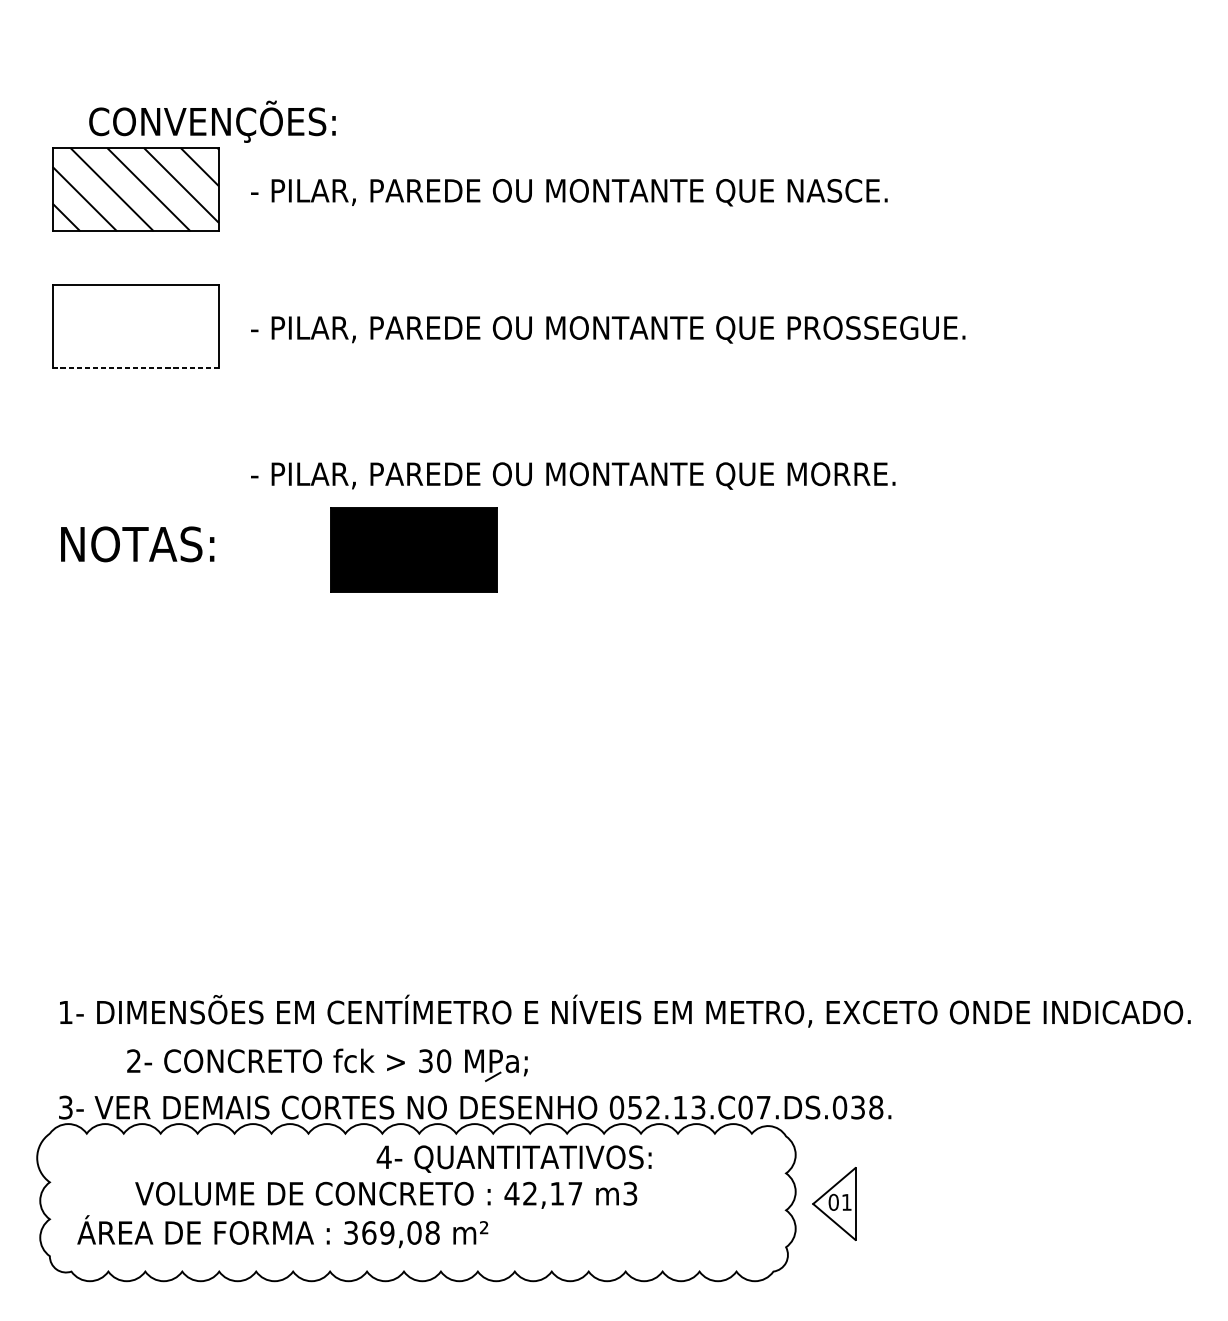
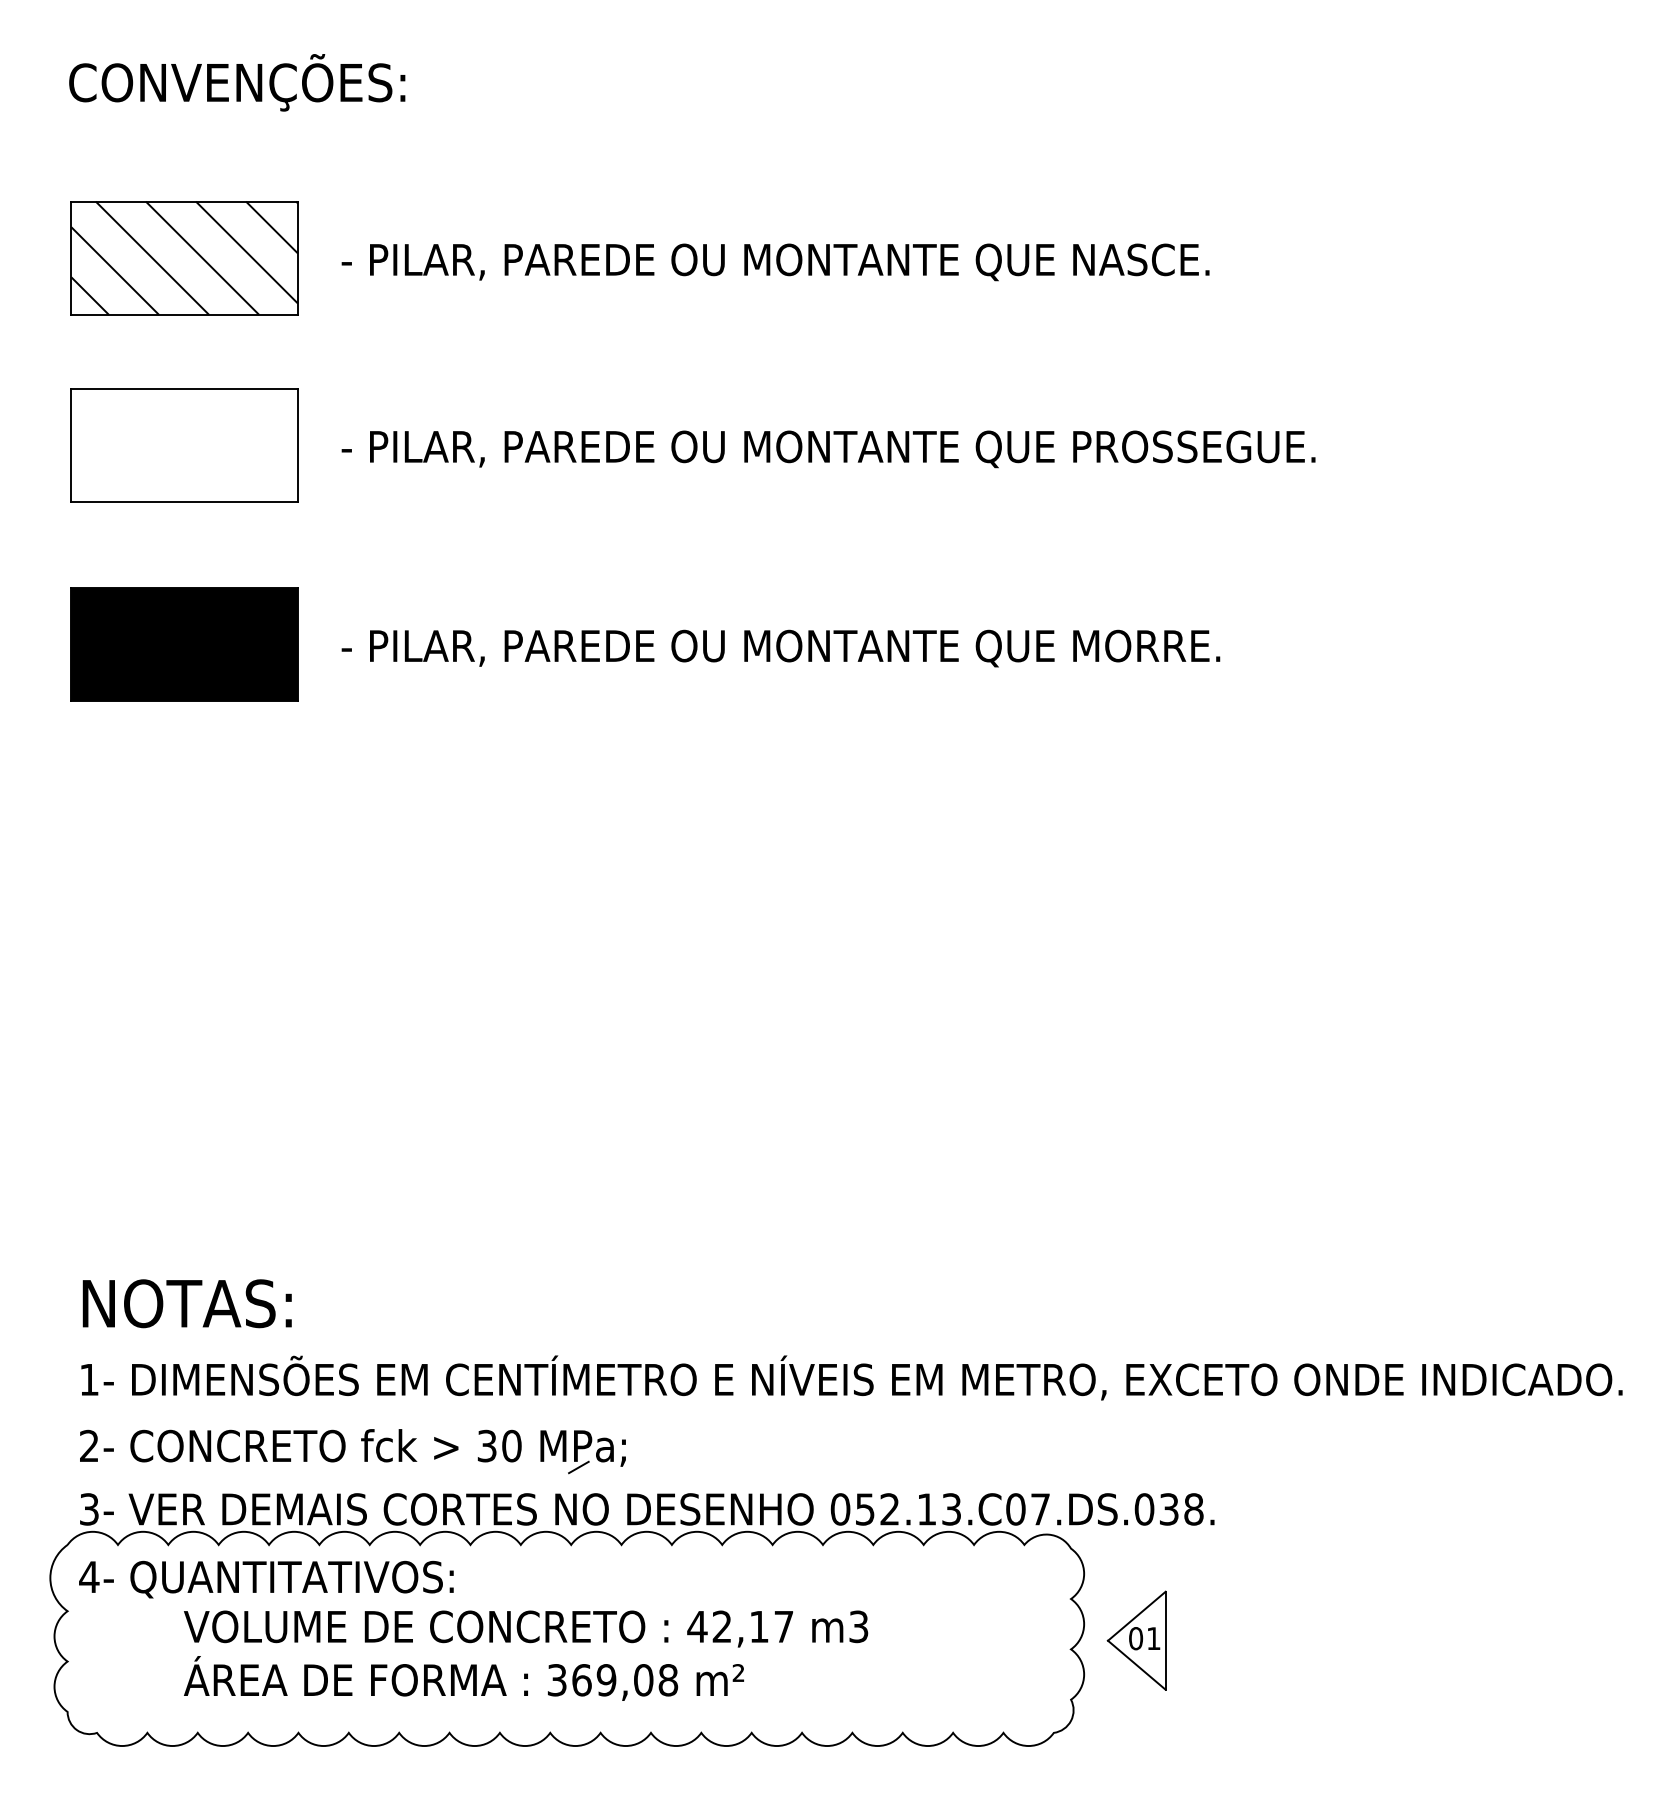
text: (212, 121) -> (237, 82), moved
line: (135, 368) -> (184, 501), dashed -> solid
text: (137, 544) -> (186, 1303), moved
part: (413, 550) -> (184, 644), moved
part: (321, 1064) -> (345, 1450), moved
text: (514, 1159) -> (266, 1579), moved
text: (282, 1231) -> (463, 1678), moved

